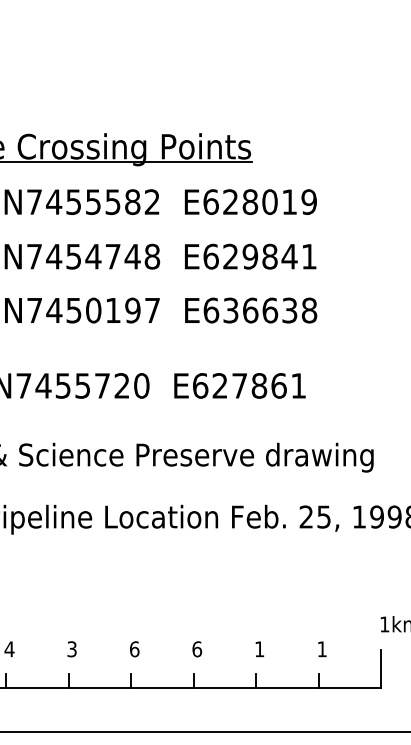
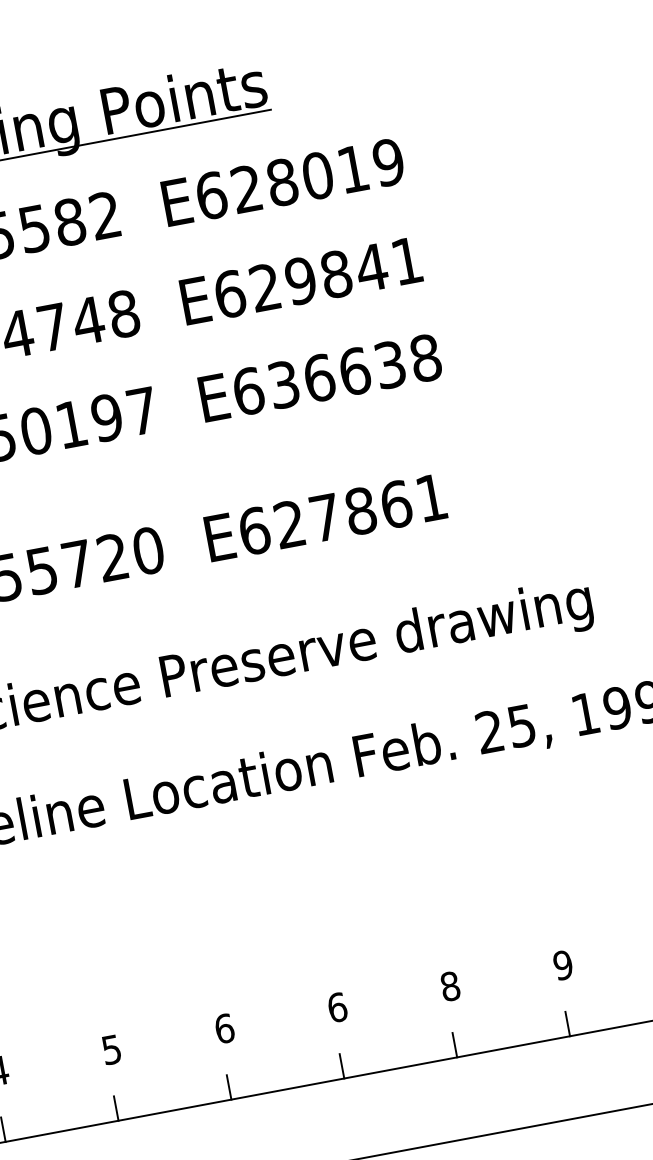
text: (72, 648) -> (112, 1048), 3 -> 5
text: (259, 649) -> (450, 986), 1 -> 8
text: (321, 649) -> (561, 965), 1 -> 9

